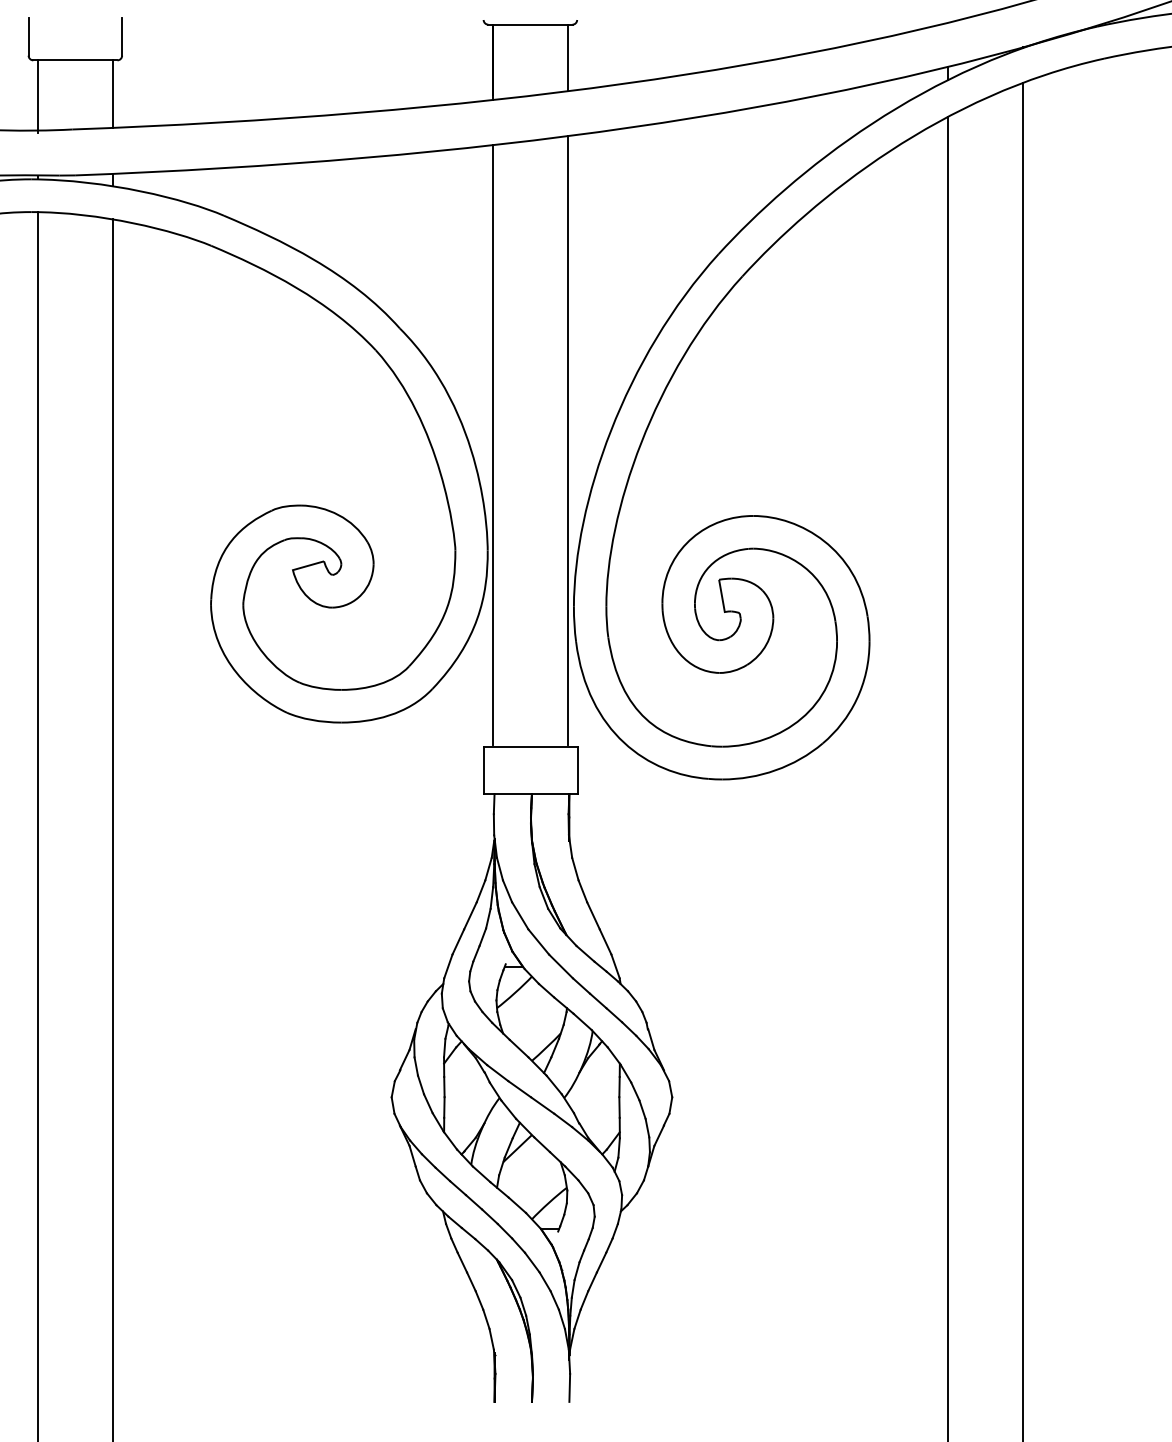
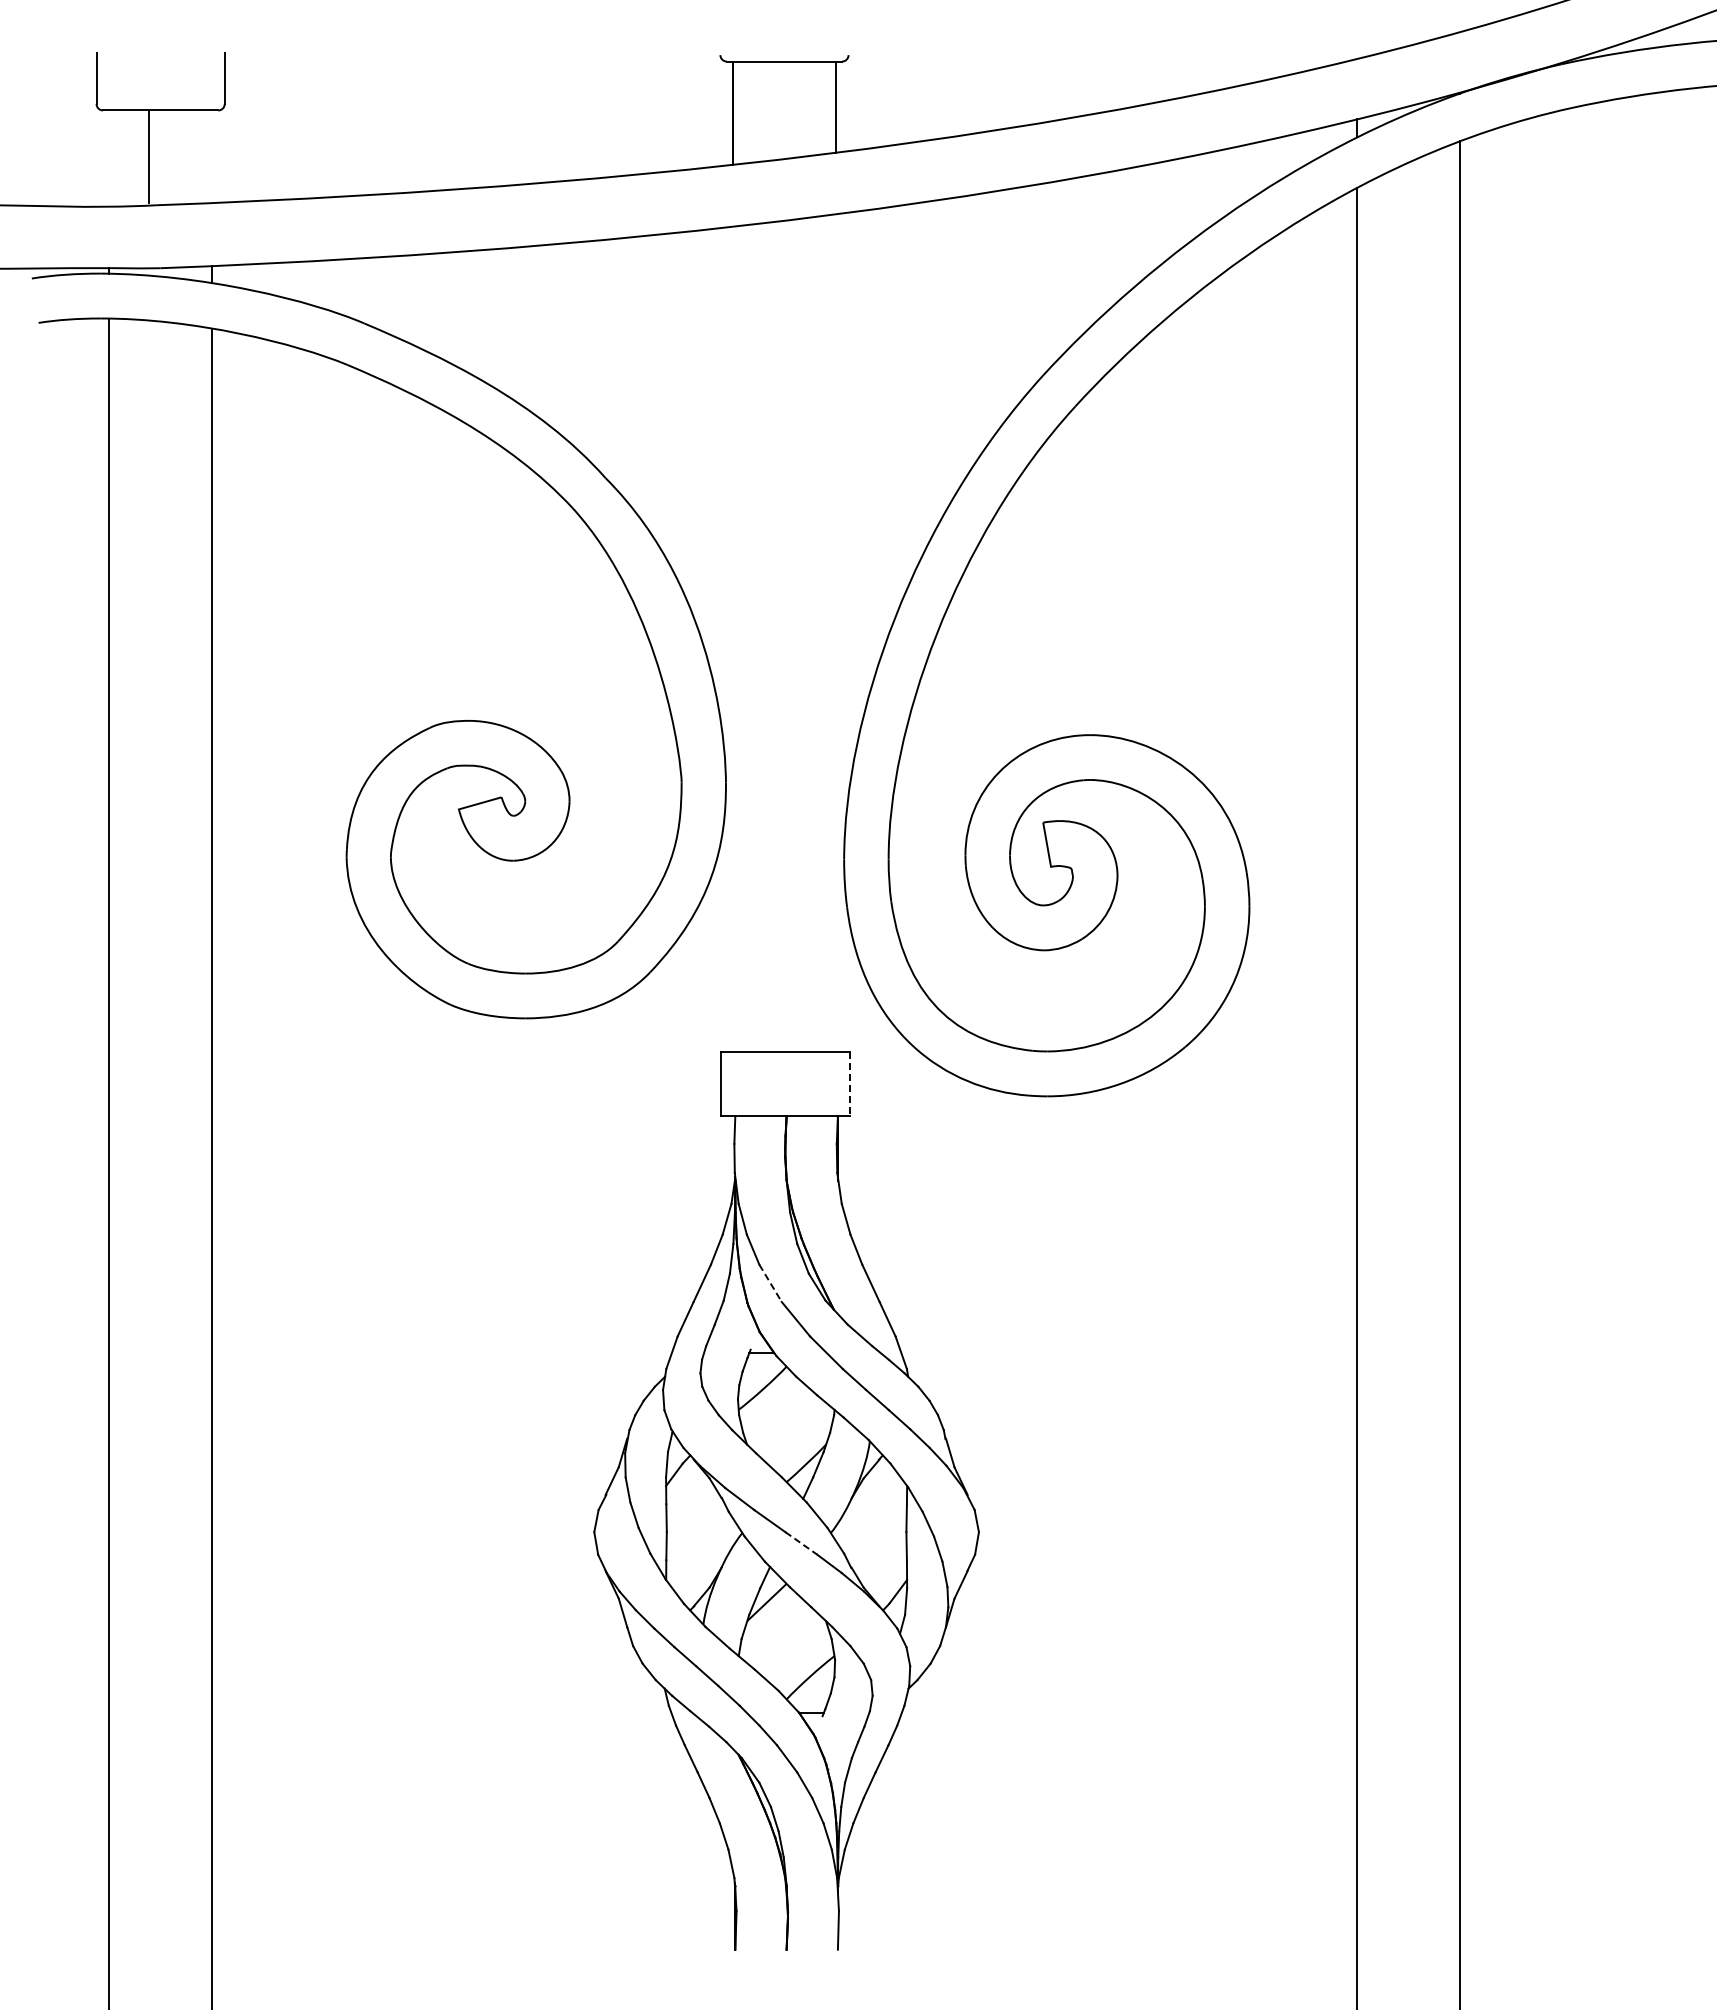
line: (112, 93) -> (148, 156), moved
line: (38, 96) -> (109, 159), removed
line: (567, 440) -> (835, 631), removed
line: (493, 444) -> (733, 637), removed
line: (577, 770) -> (849, 1084), solid -> dashed
line: (520, 915) -> (770, 1283), solid -> dashed
line: (542, 1105) -> (801, 1543), solid -> dashed

